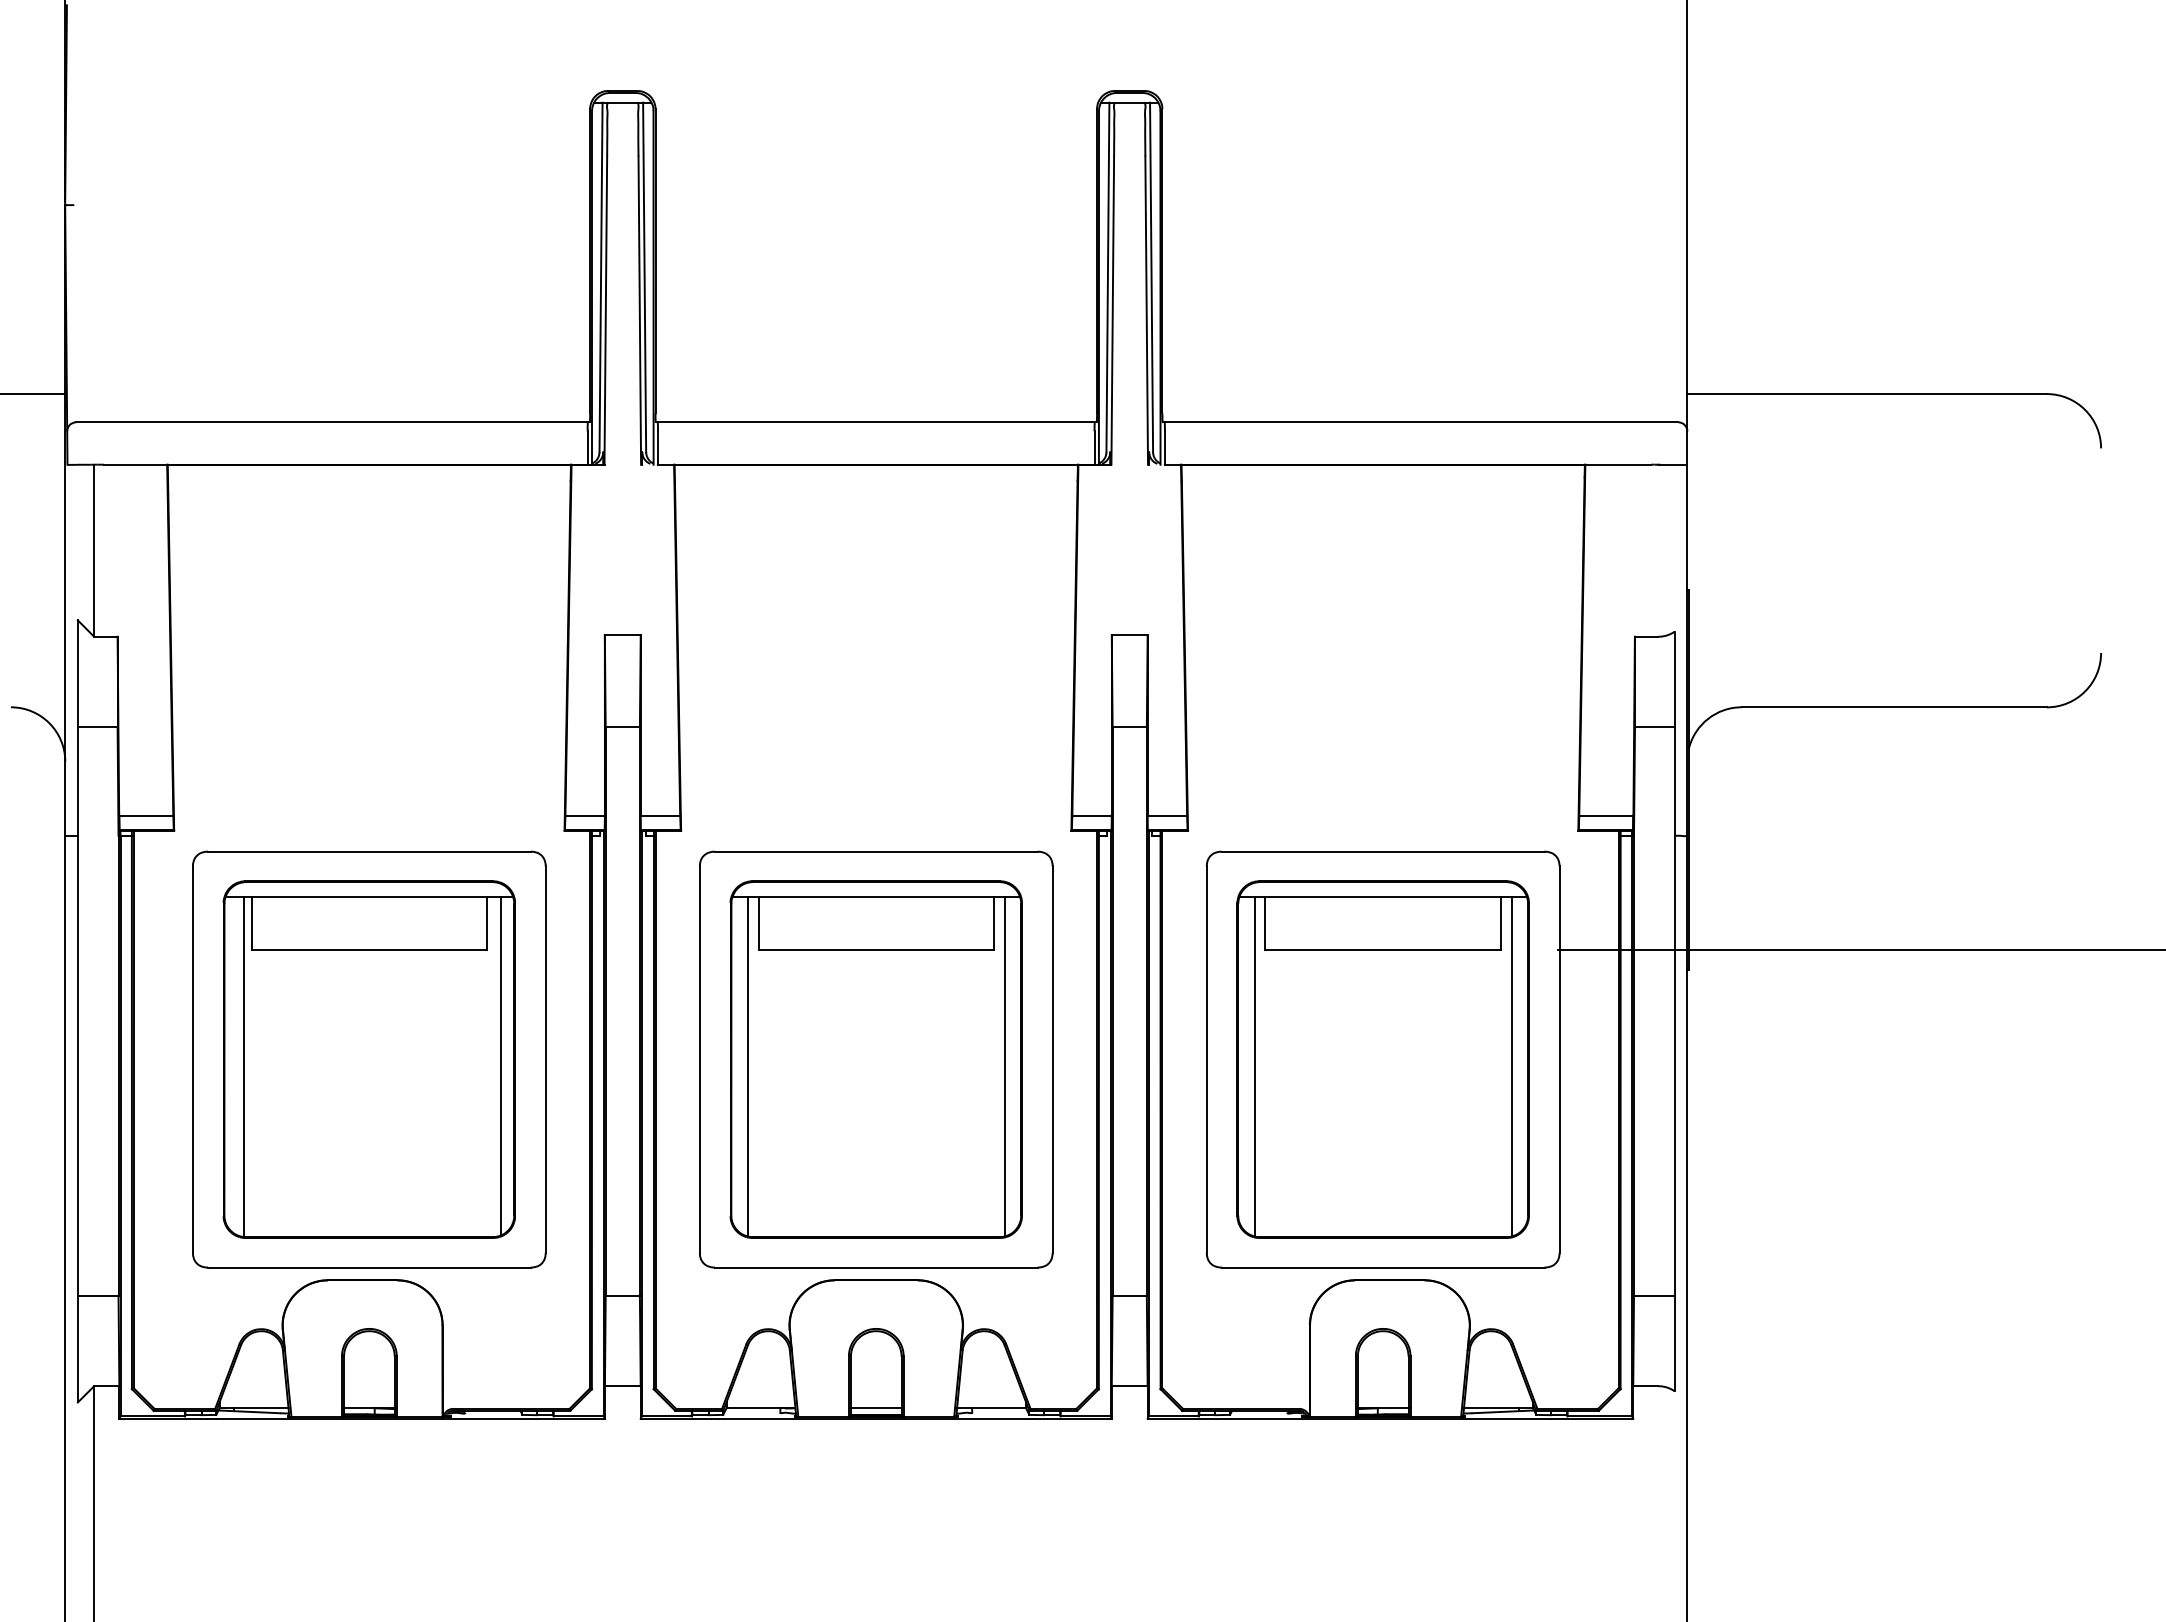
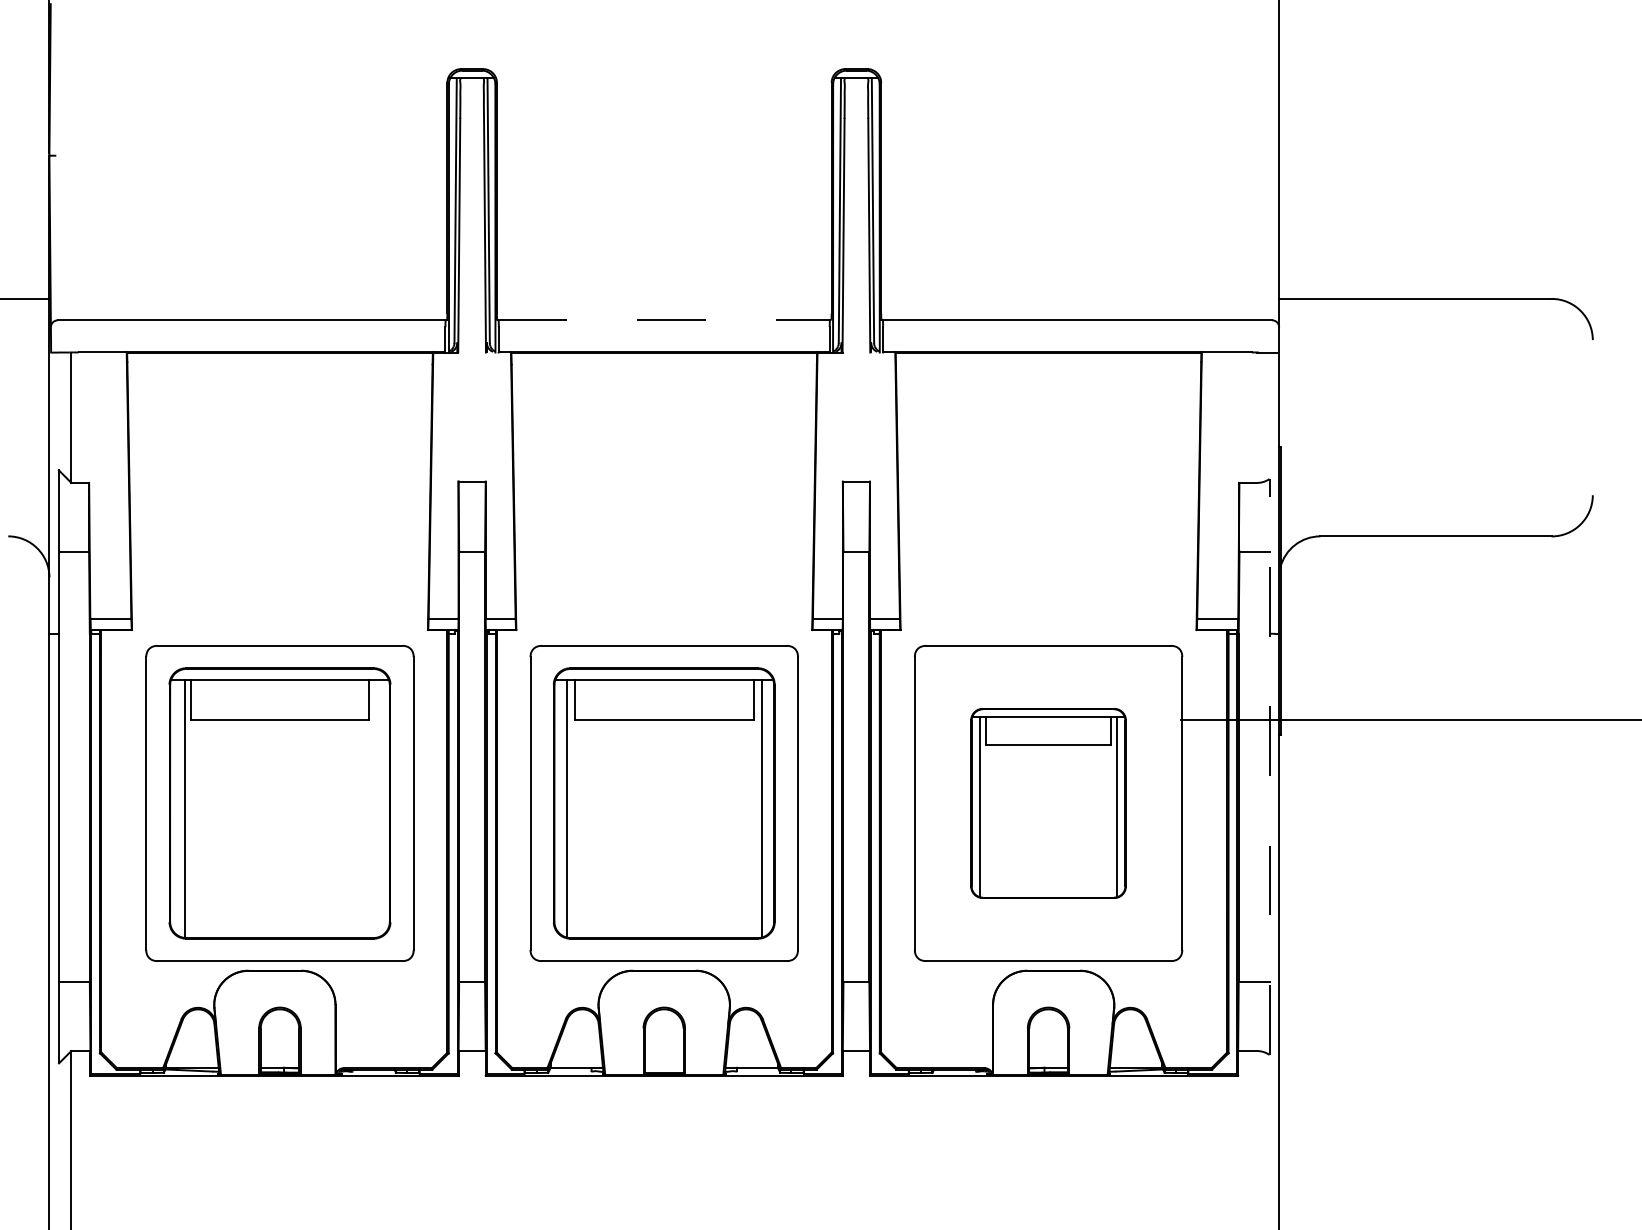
line: (876, 422) -> (664, 320), solid -> dashed
line: (1674, 1011) -> (1269, 766), solid -> dashed
part: (1382, 1059) -> (1048, 803), size x0.7
line: (501, 1066) -> (380, 808), removed
line: (875, 1408) -> (663, 1067), removed

